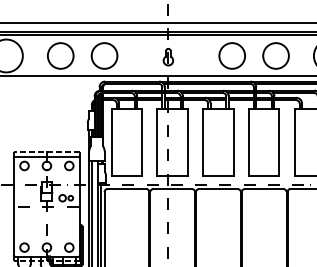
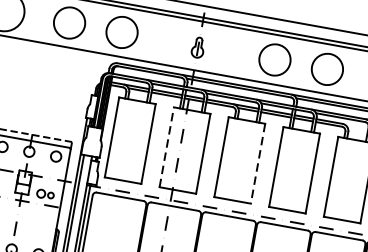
line: (157, 141) -> (167, 146), solid -> dashed
line: (233, 142) -> (257, 163), solid -> dashed

